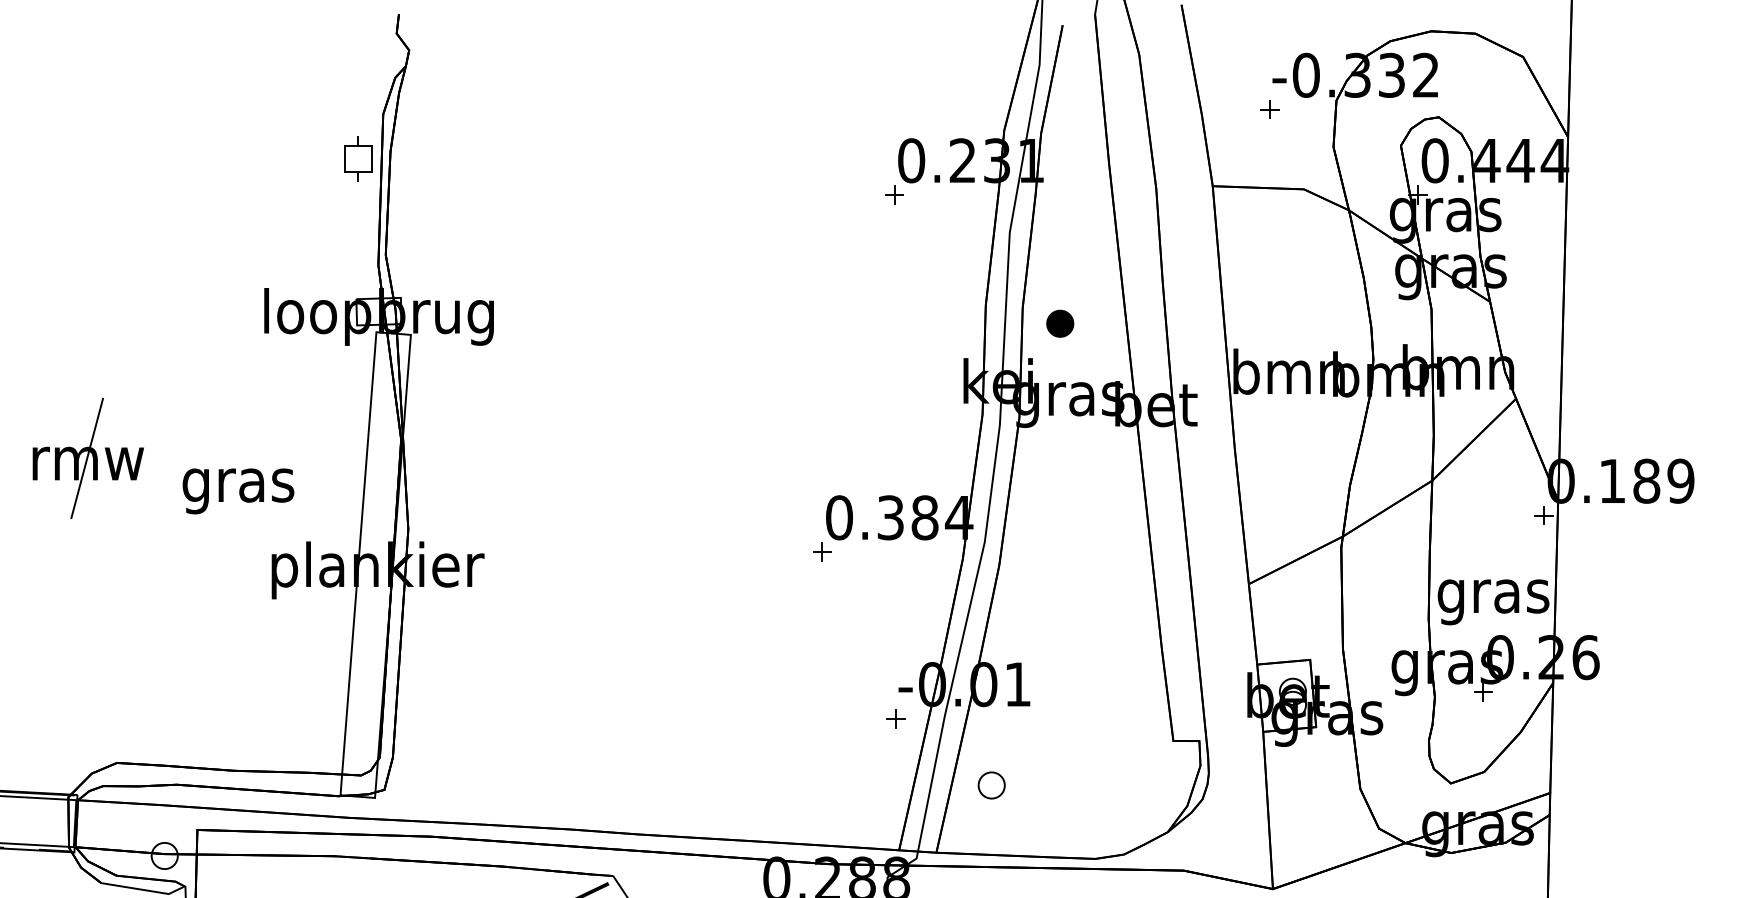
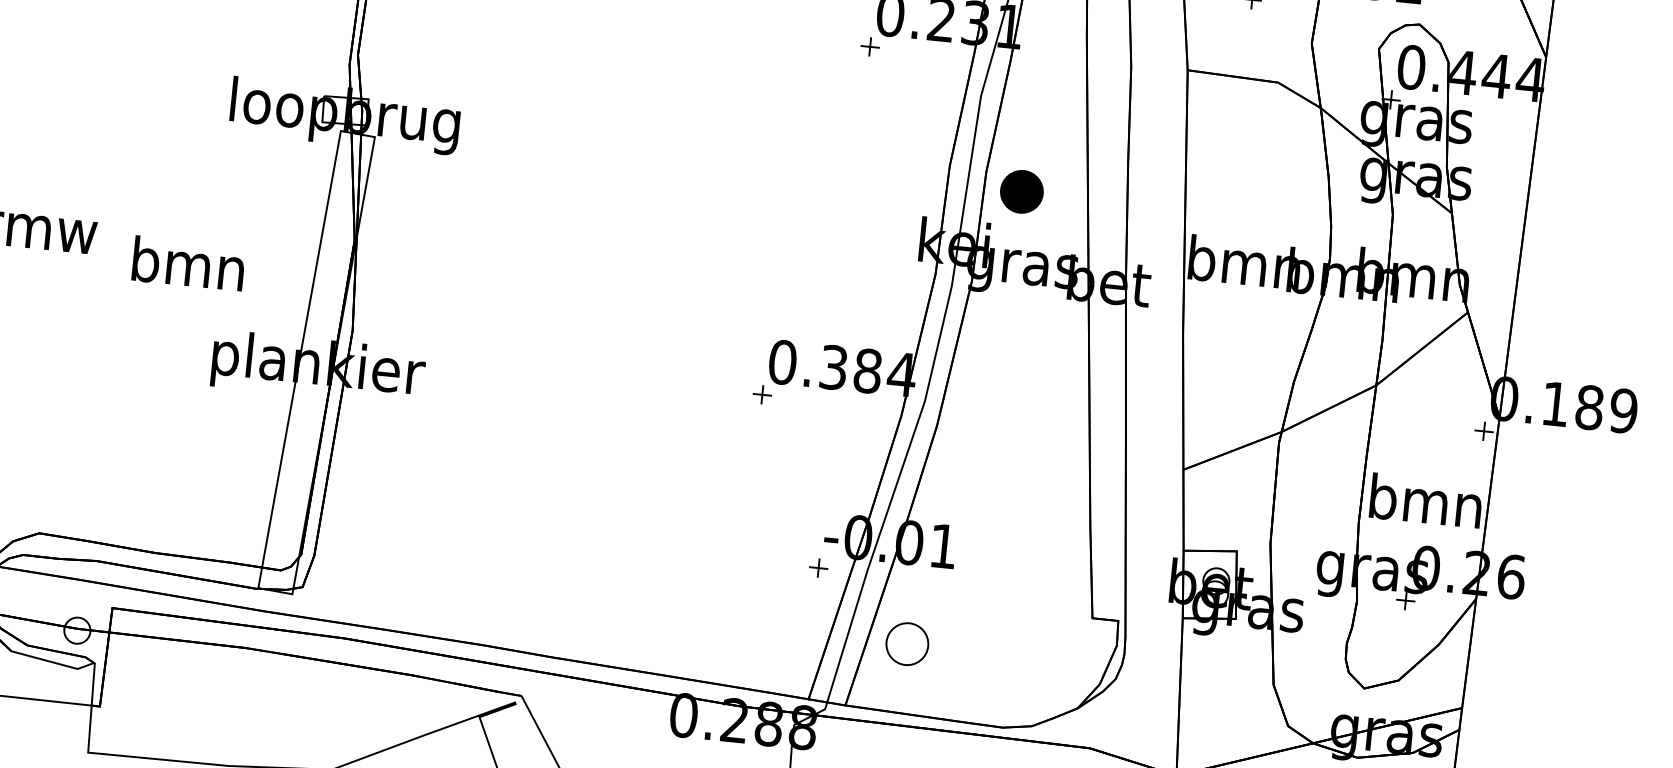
part: (1060, 323) -> (1022, 191), size x1.6
line: (87, 458) -> (40, 227), removed
text: (238, 485) -> (188, 269), gras -> bmn
text: (1493, 596) -> (1425, 506), gras -> bmn
part: (991, 785) -> (907, 644), size x1.6

